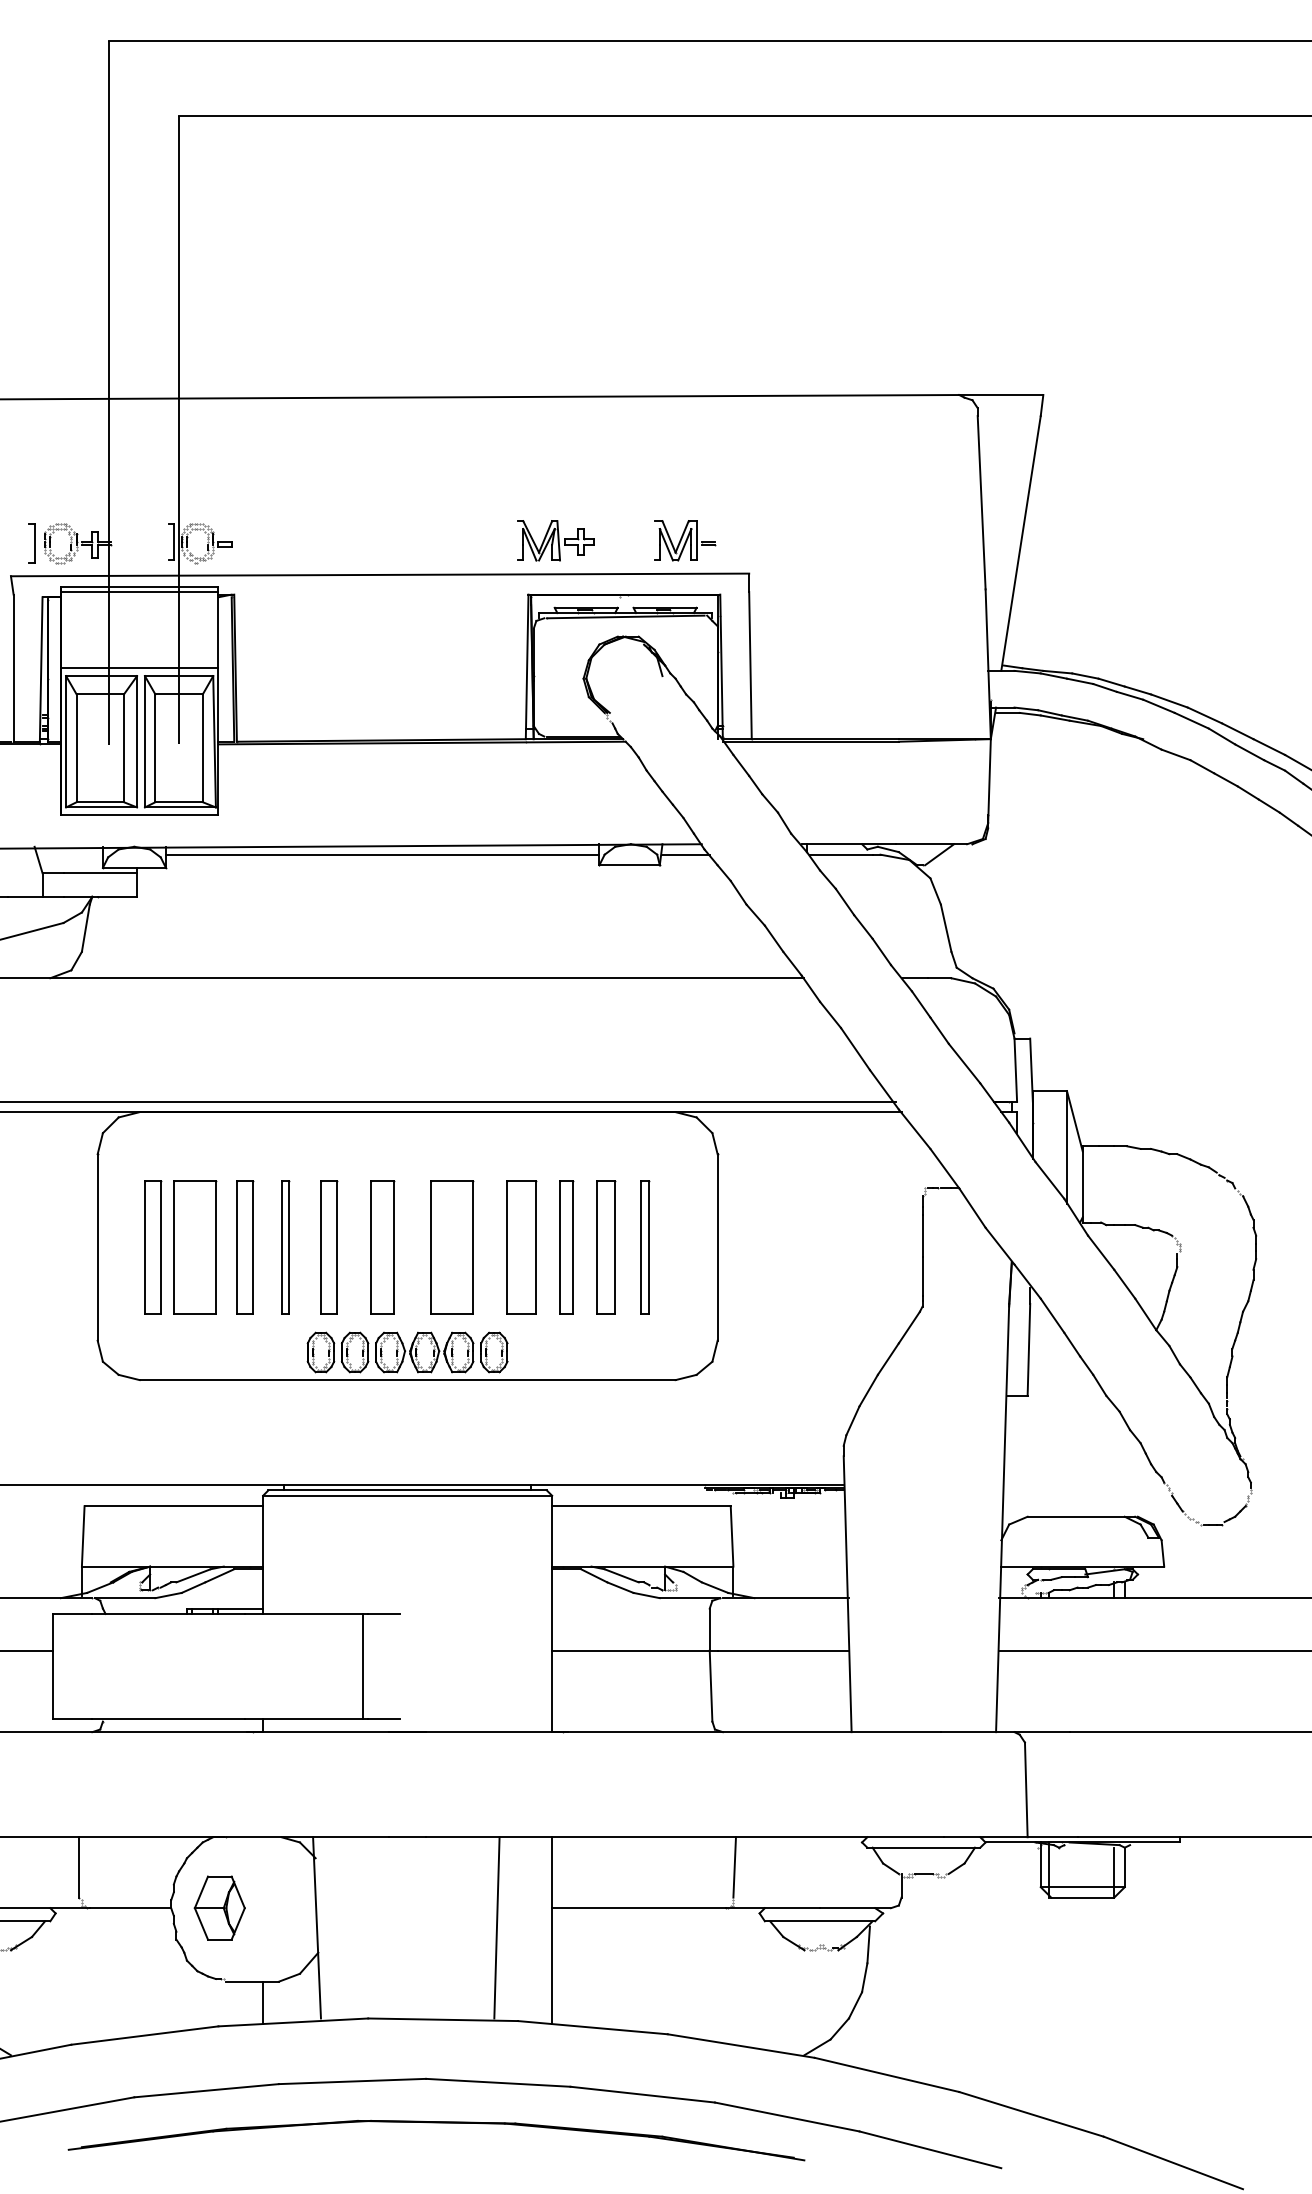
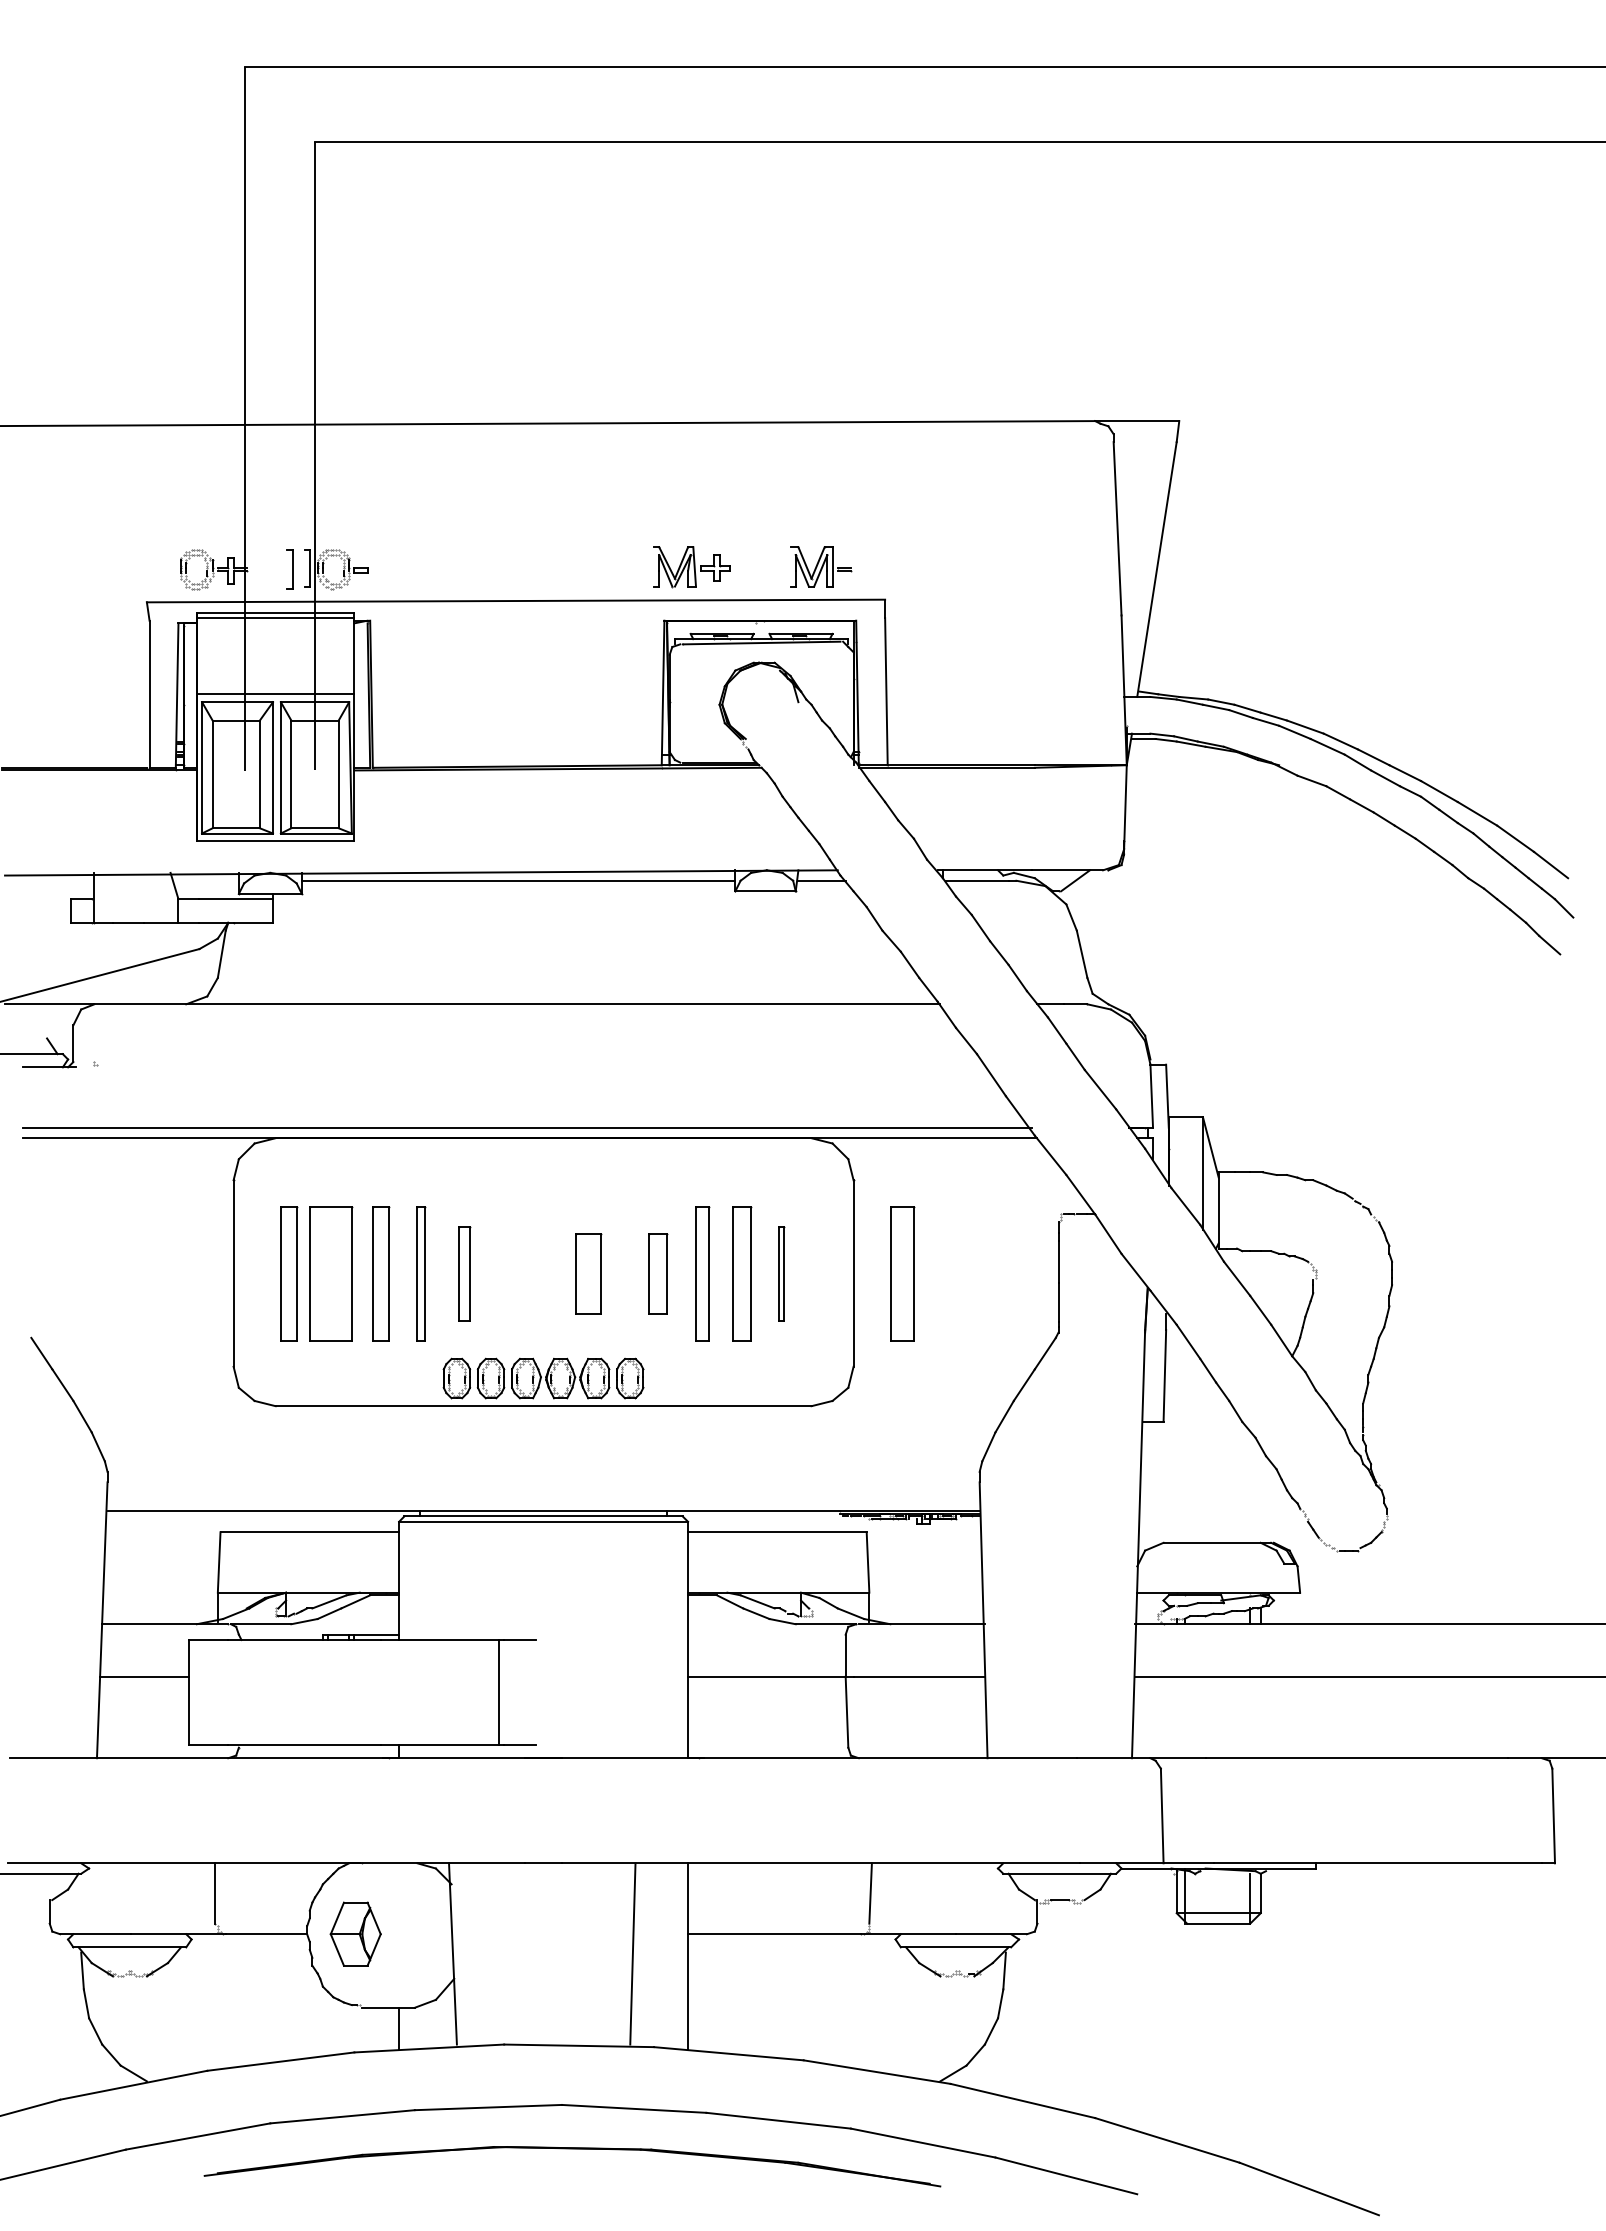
part: (31, 543) -> (289, 569), moved
part: (329, 1247) -> (465, 1273), size x0.7
part: (382, 1247) -> (902, 1273), moved
part: (452, 1247) -> (588, 1273), size x0.6
part: (521, 1247) -> (657, 1273), size x0.6
part: (645, 1247) -> (781, 1273), size x0.7

